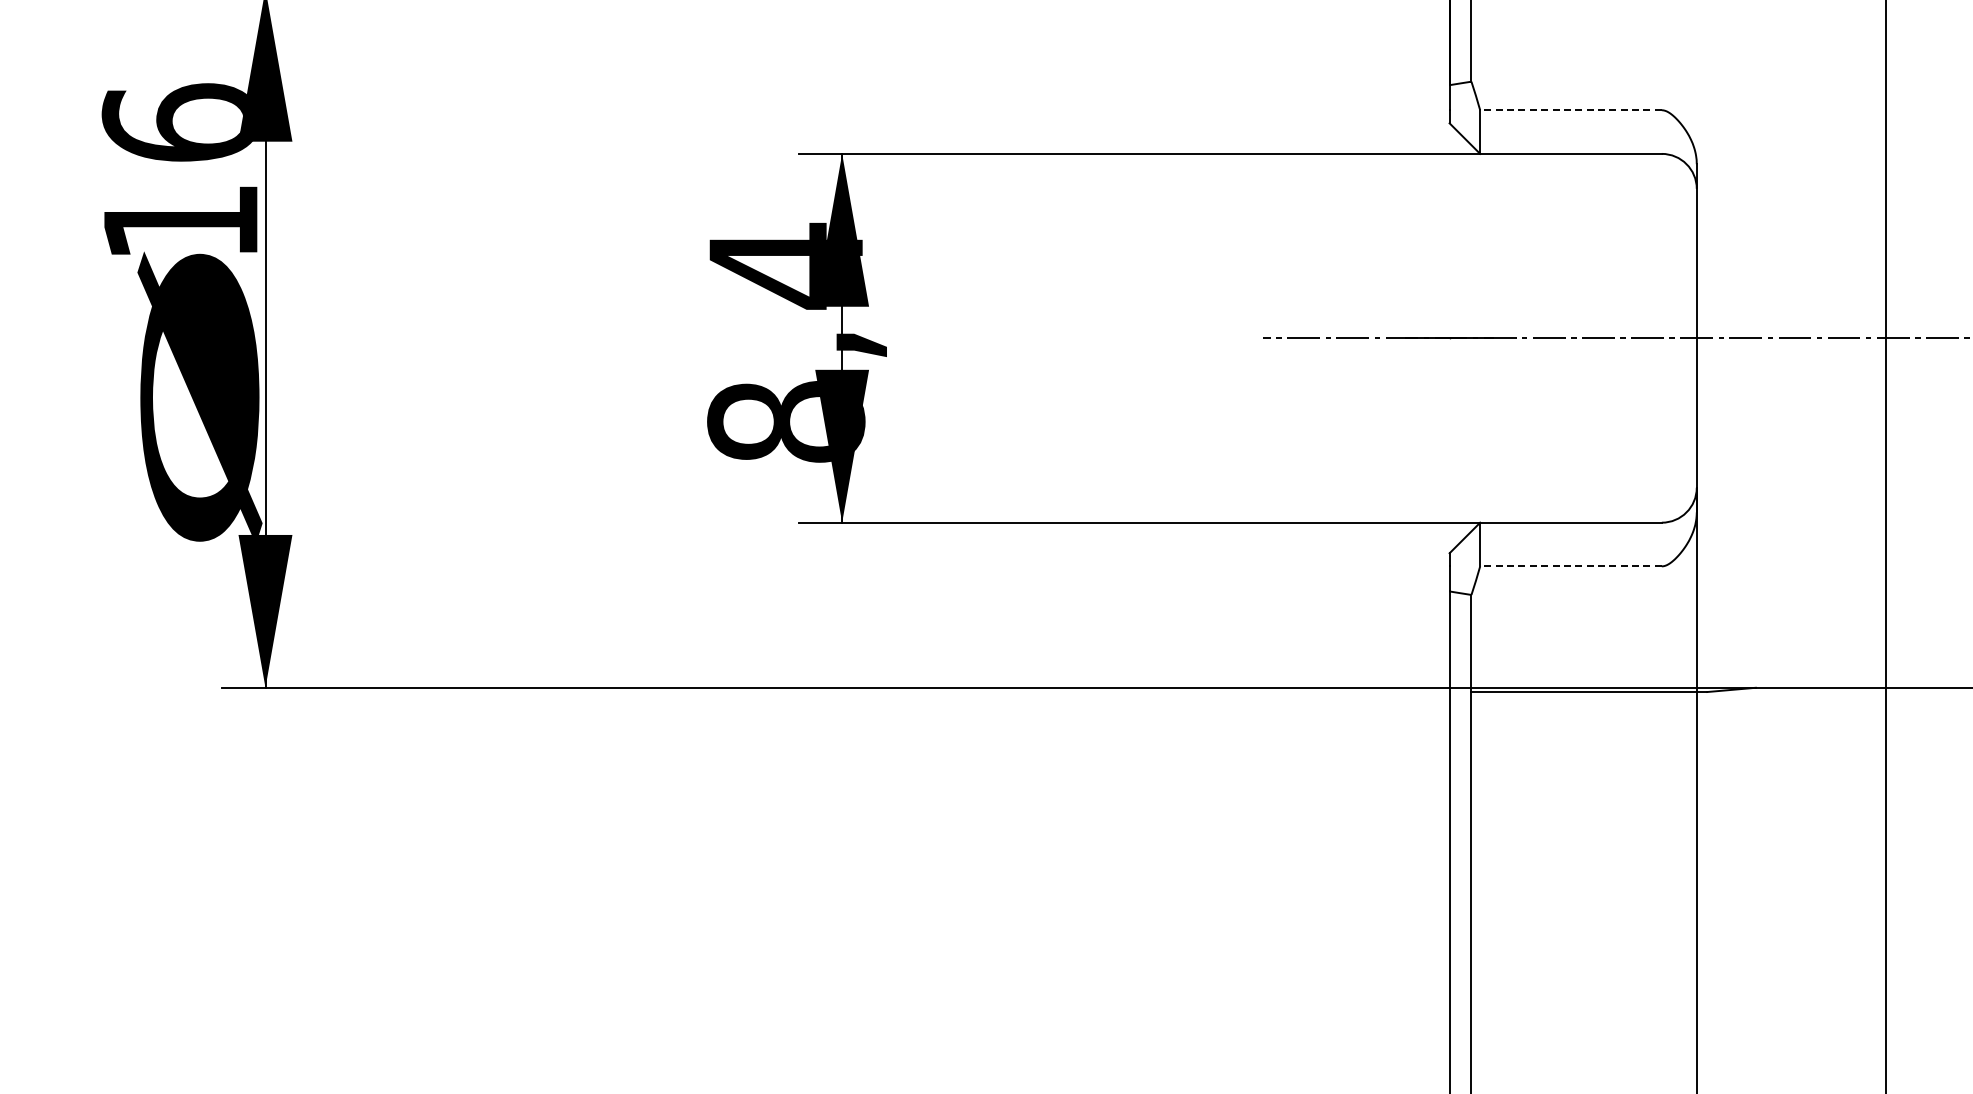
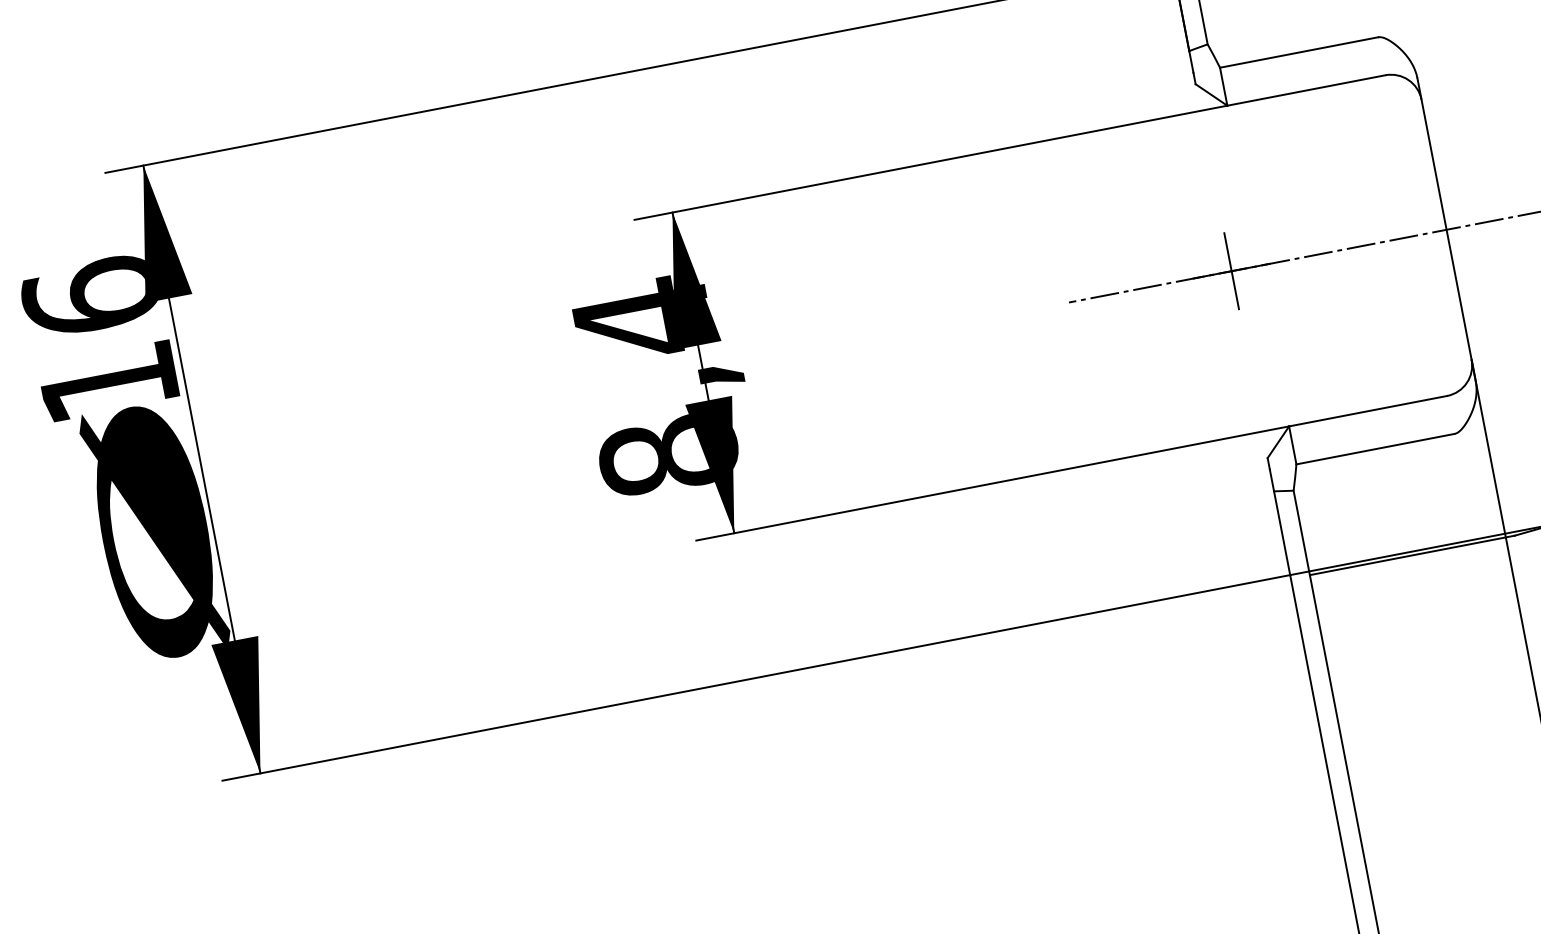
line: (1571, 110) -> (1299, 52), dashed -> solid
line: (1449, 337) -> (1231, 270), added
line: (1571, 566) -> (1375, 449), dashed -> solid

